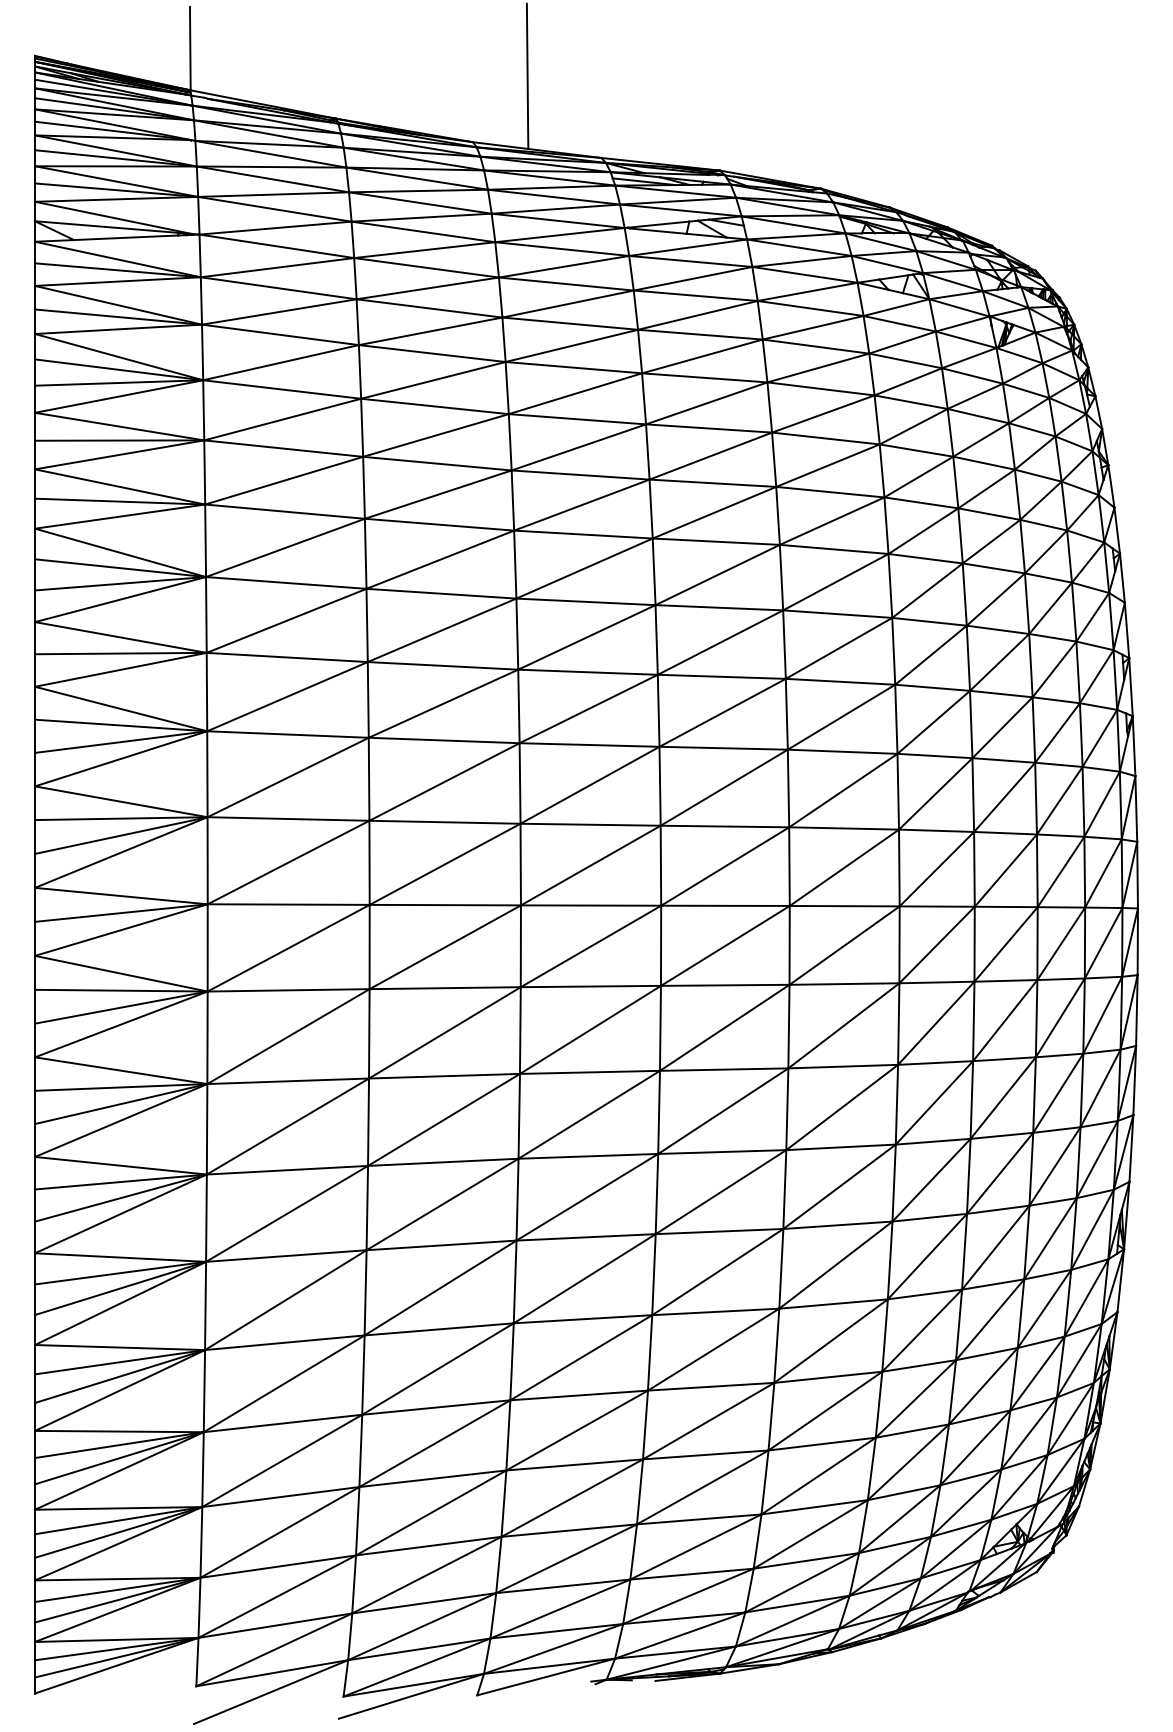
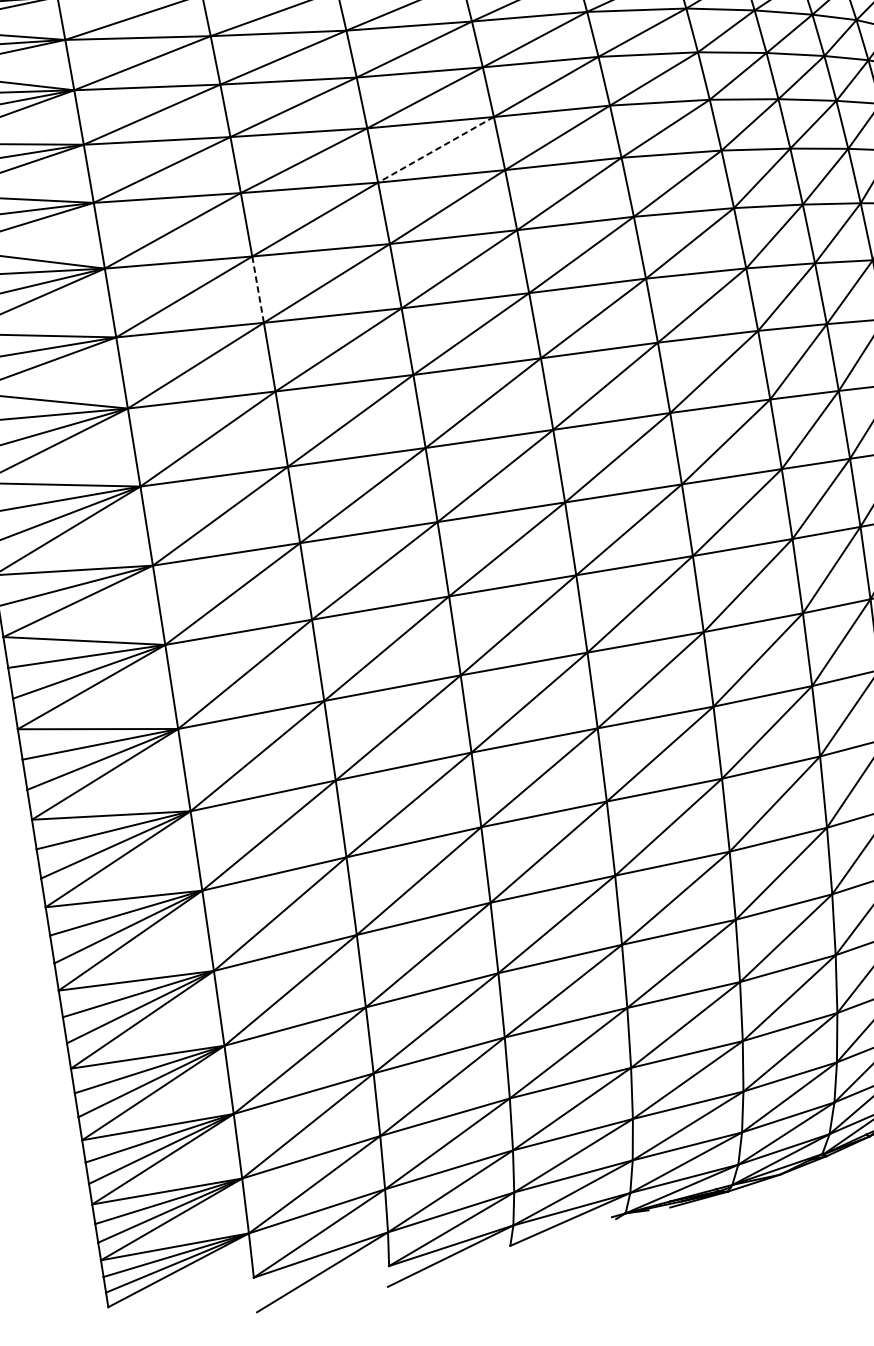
line: (581, 505) -> (435, 150), solid -> dashed
line: (367, 625) -> (258, 289), solid -> dashed

